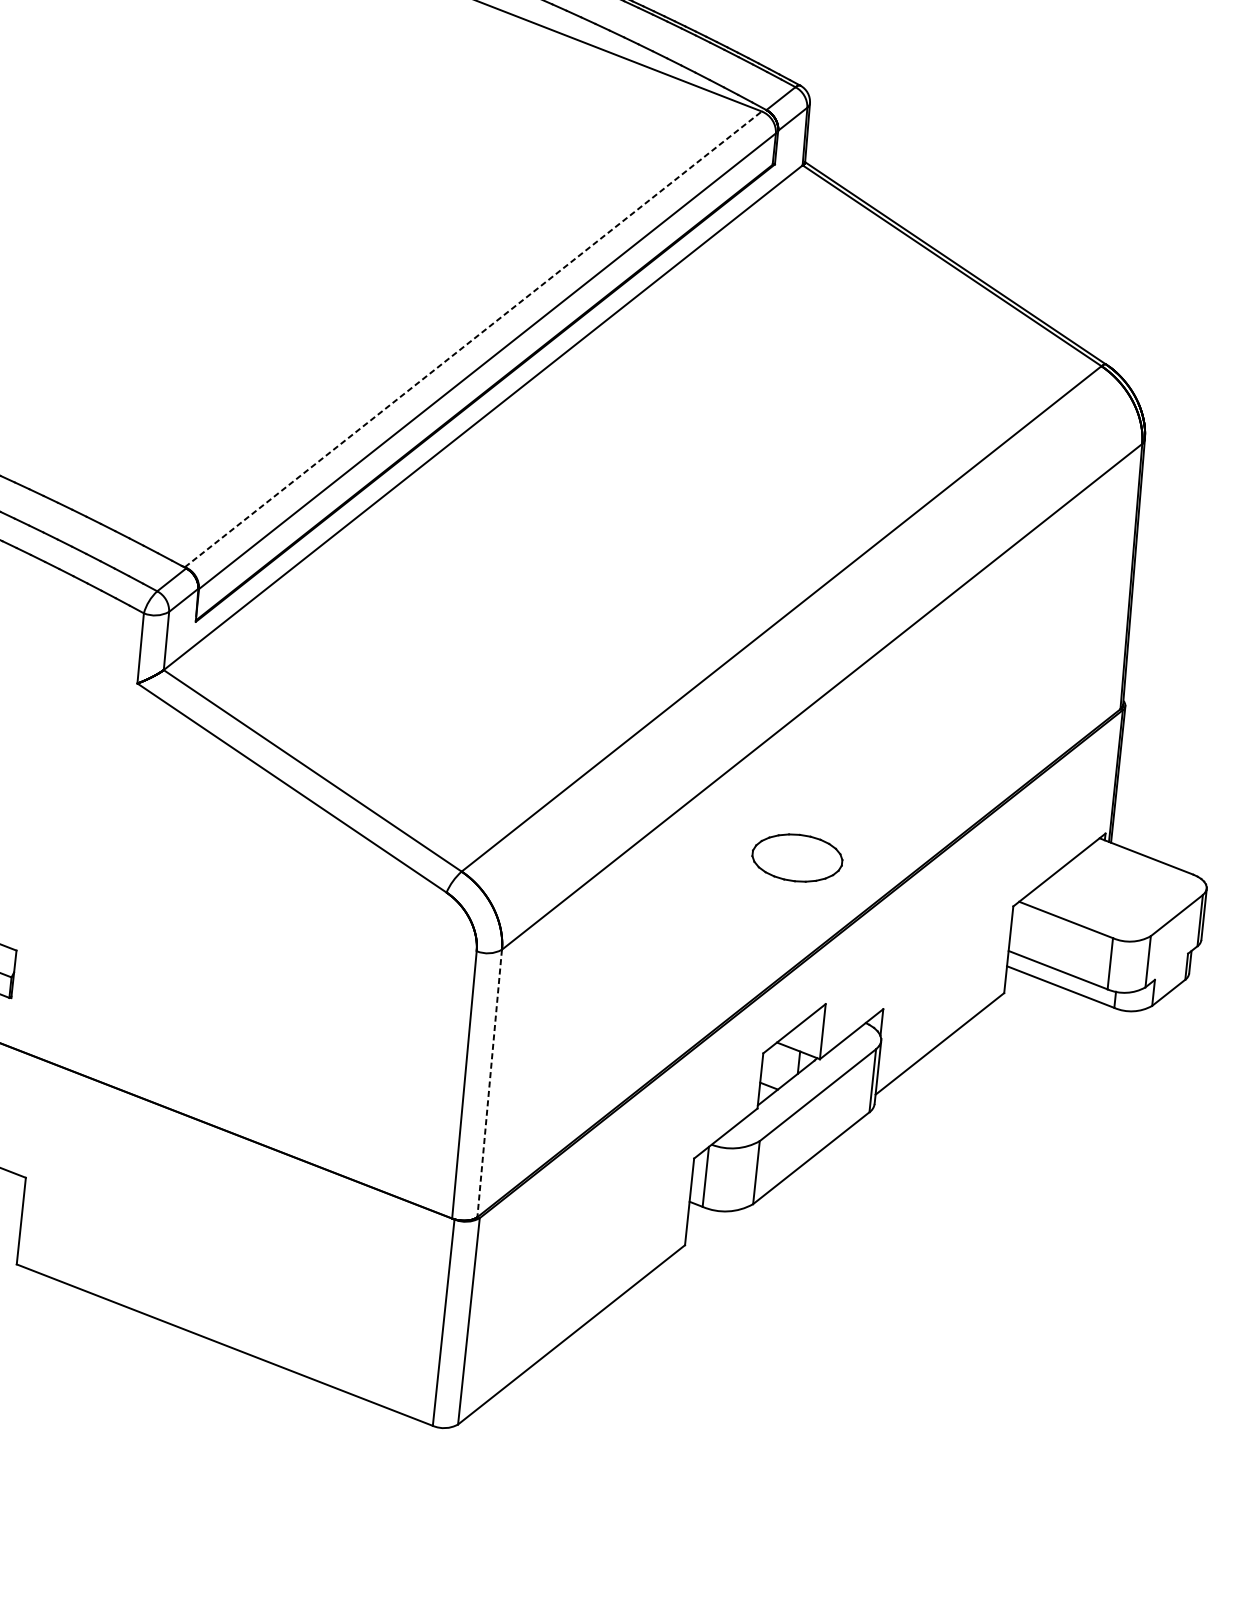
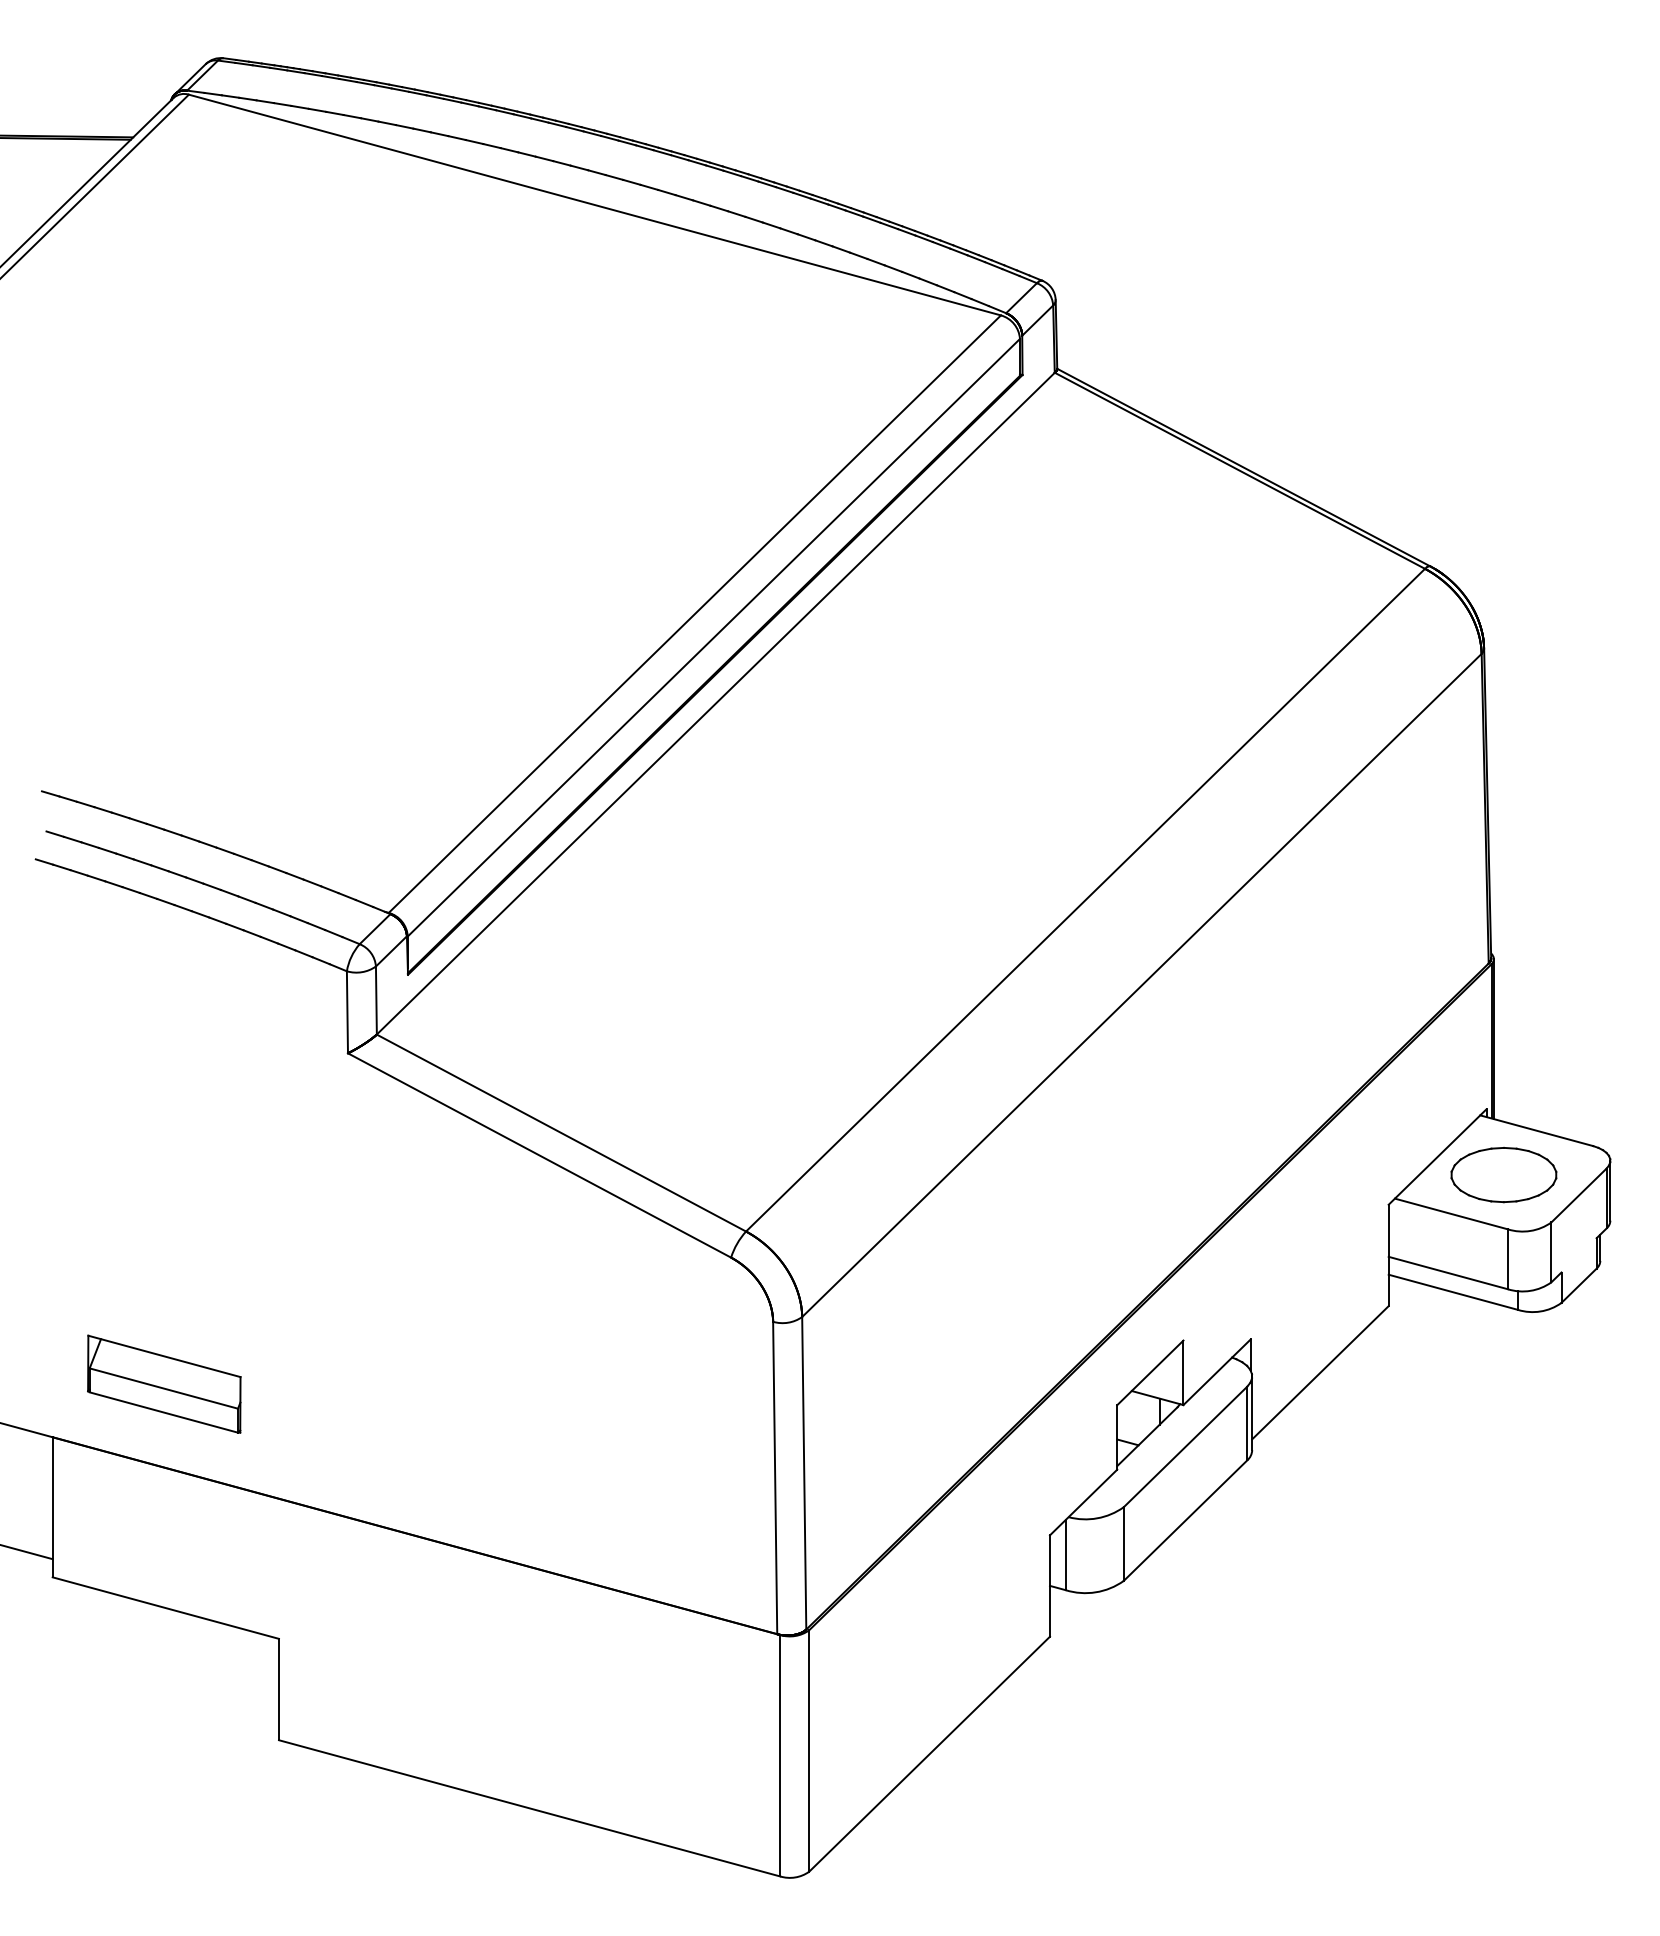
line: (473, 339) -> (694, 614), dashed -> solid
part: (797, 858) -> (1503, 1175), moved
line: (489, 1083) -> (804, 1473), dashed -> solid

